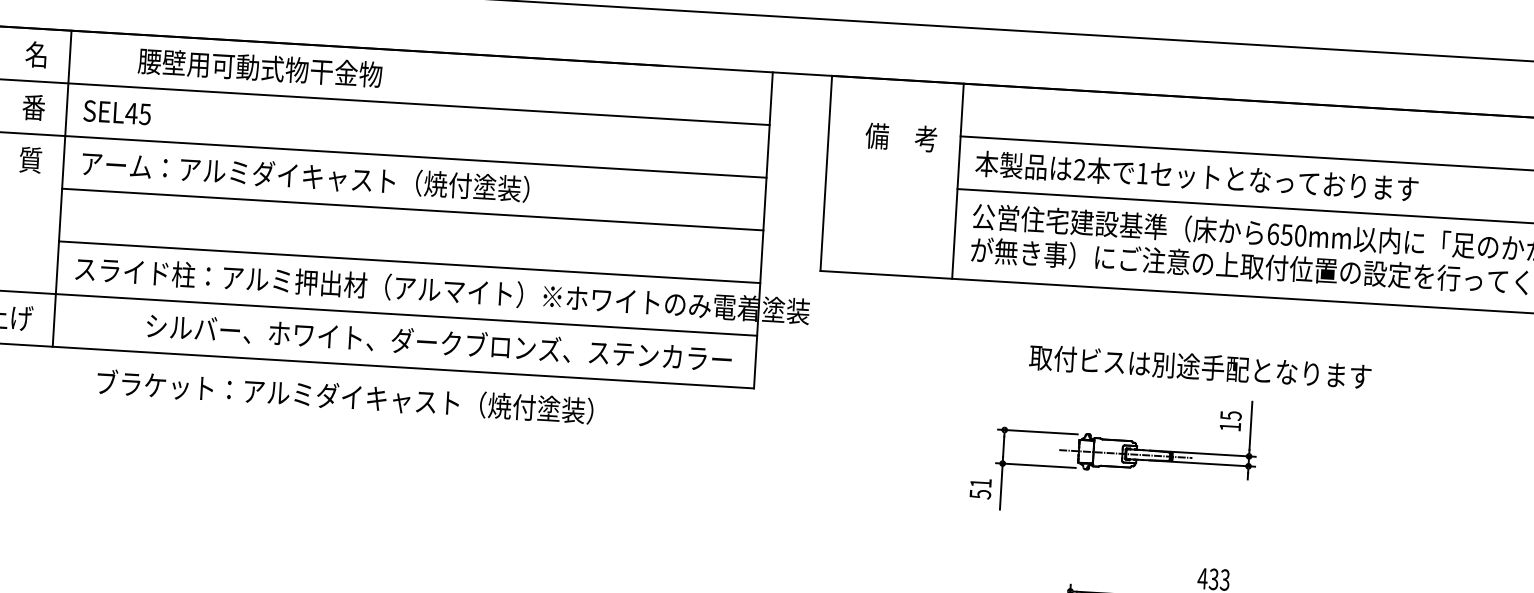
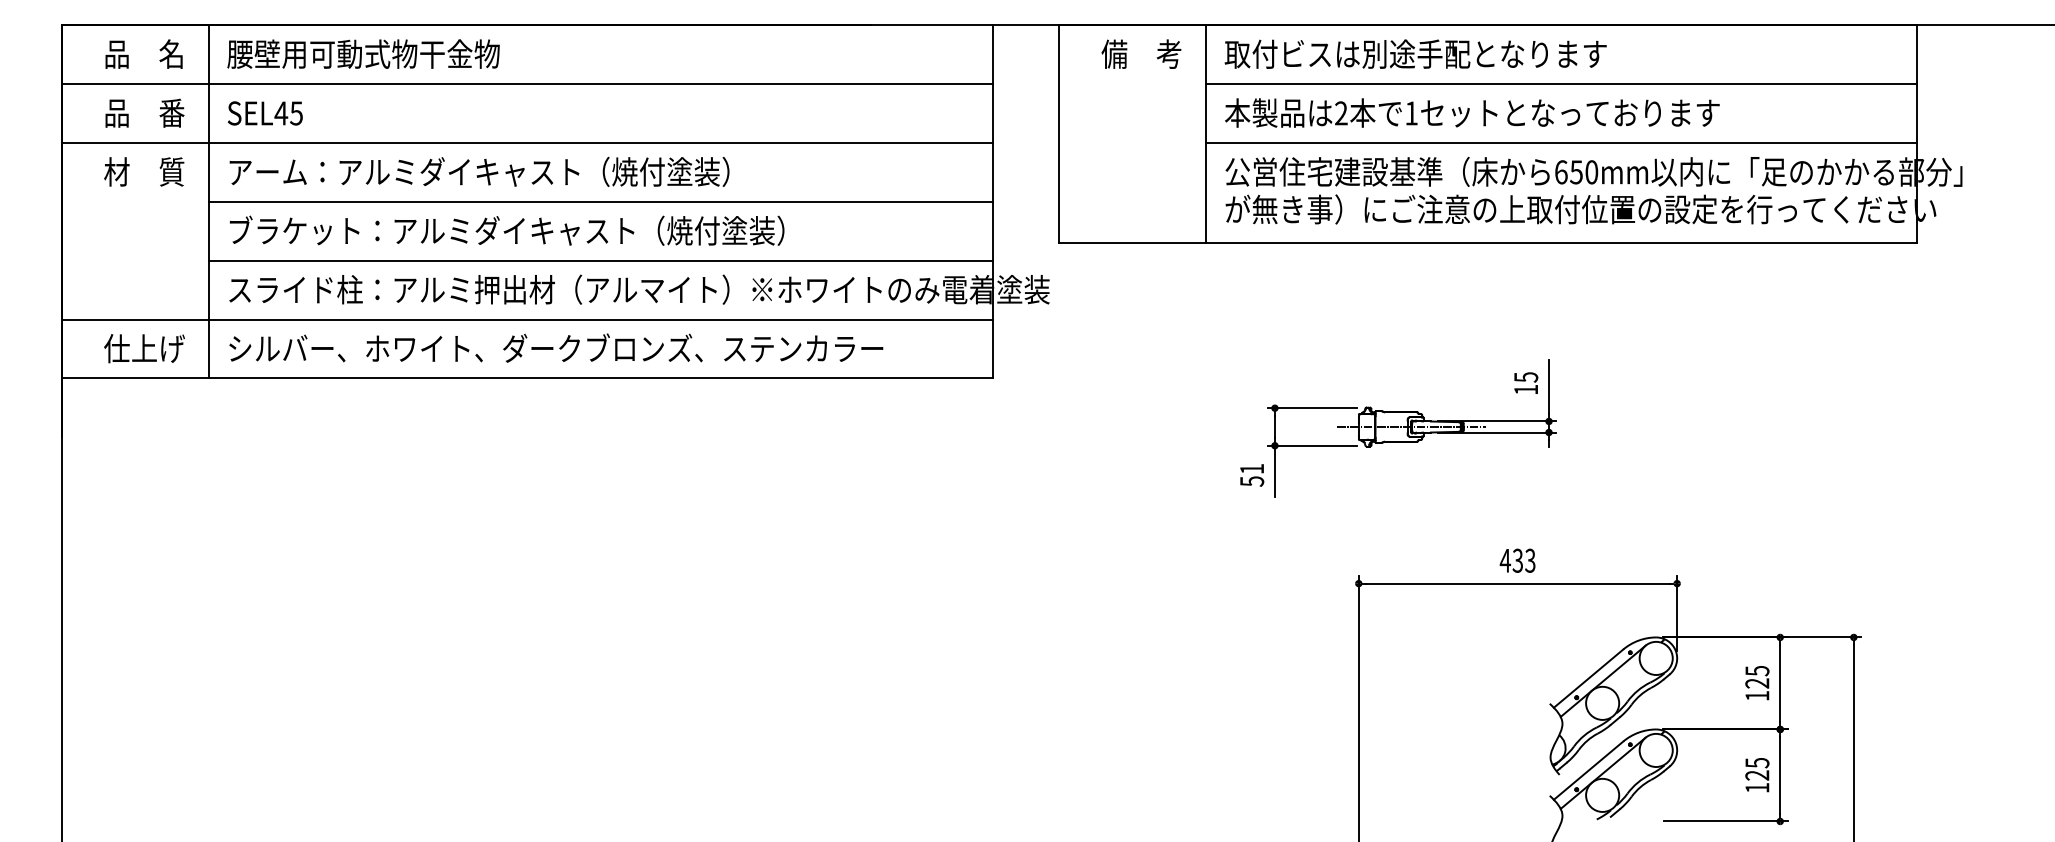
text: (260, 67) -> (363, 53), moved
text: (901, 136) -> (1141, 53), moved
text: (439, 341) -> (556, 347), moved
text: (1200, 366) -> (1415, 53), moved
text: (345, 396) -> (507, 230), moved

